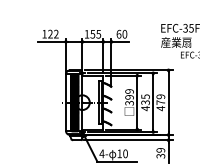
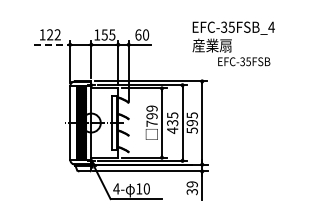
line: (52, 41) -> (52, 44), solid -> dashed
text: (129, 103) -> (151, 123), 399 -> 799
text: (160, 103) -> (191, 123), 479 -> 595

